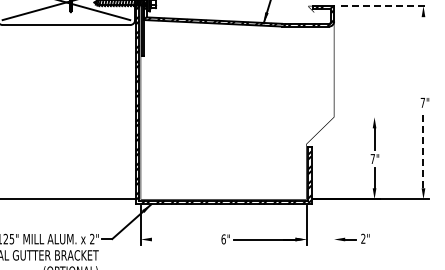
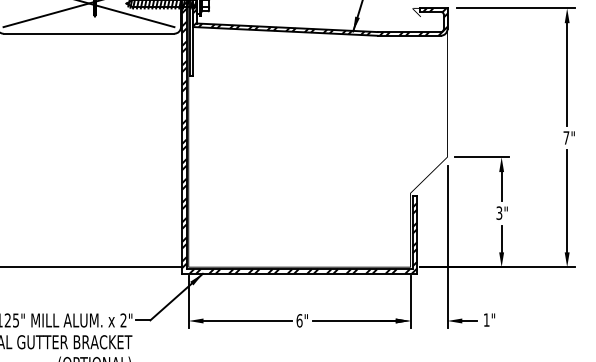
line: (385, 6) -> (516, 8), dashed -> solid
line: (423, 55) -> (567, 74), added
line: (359, 117) -> (481, 157), added
line: (423, 149) -> (567, 200), dashed -> solid
text: (372, 159) -> (498, 213), 7" -> 3"
line: (334, 184) -> (448, 247), added
text: (363, 238) -> (486, 319), 2" -> 1"
line: (184, 239) -> (247, 320), added

